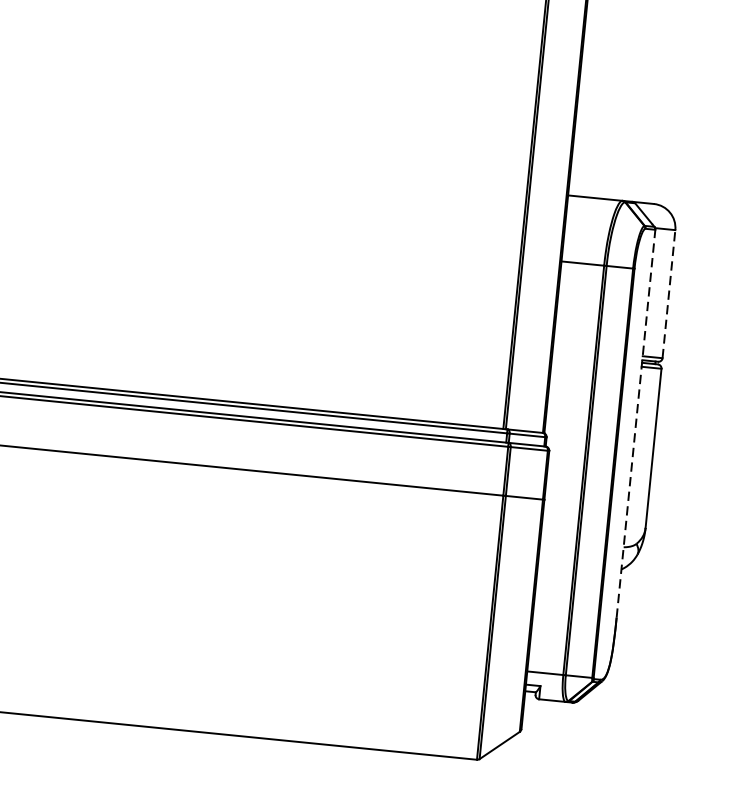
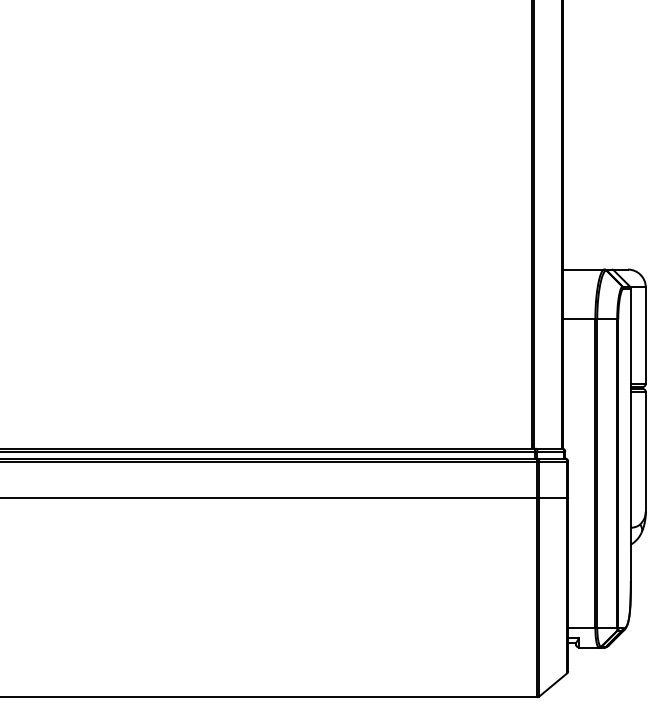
line: (668, 293) -> (645, 335), dashed -> solid
line: (635, 423) -> (630, 434), dashed -> solid

